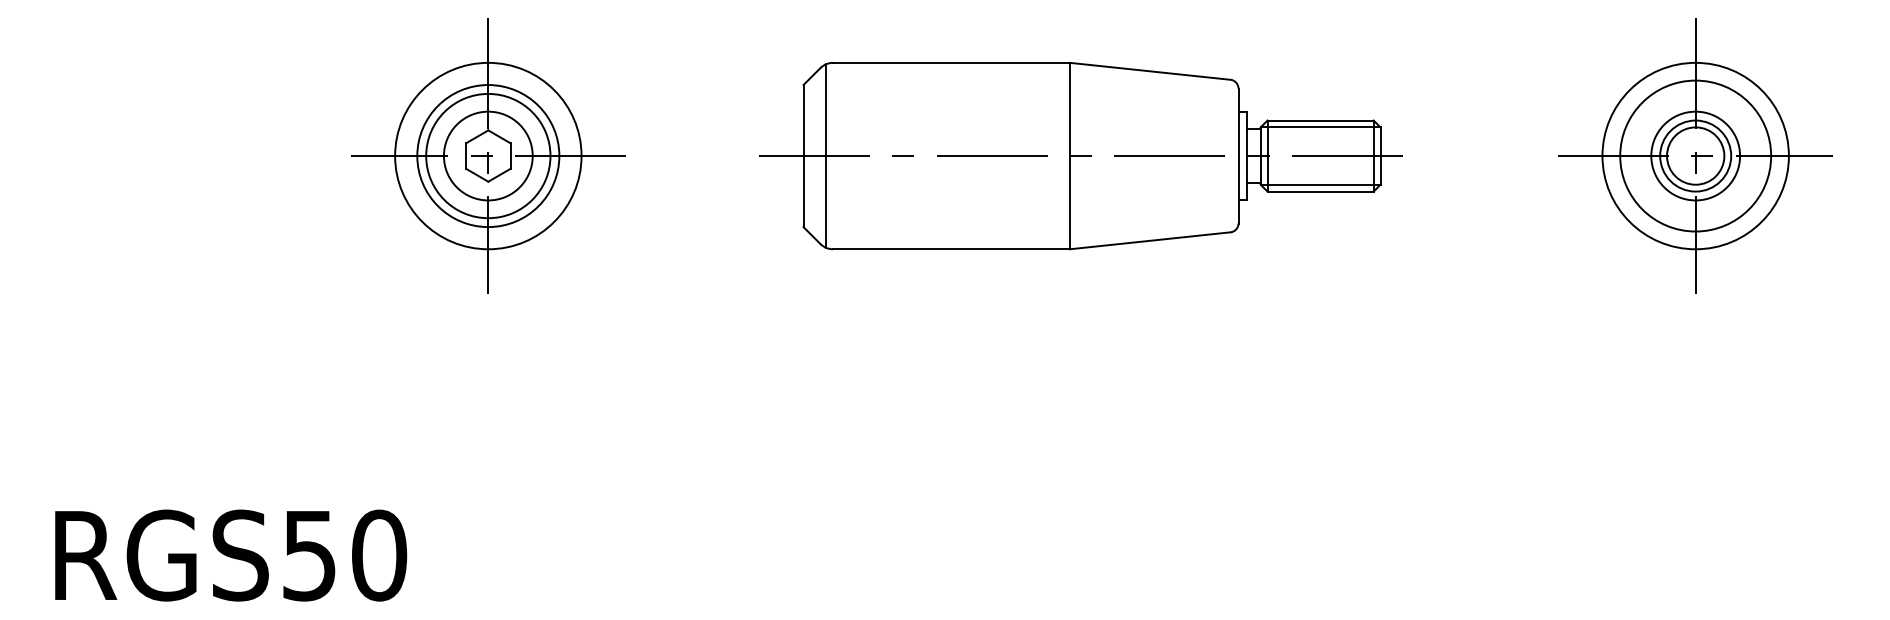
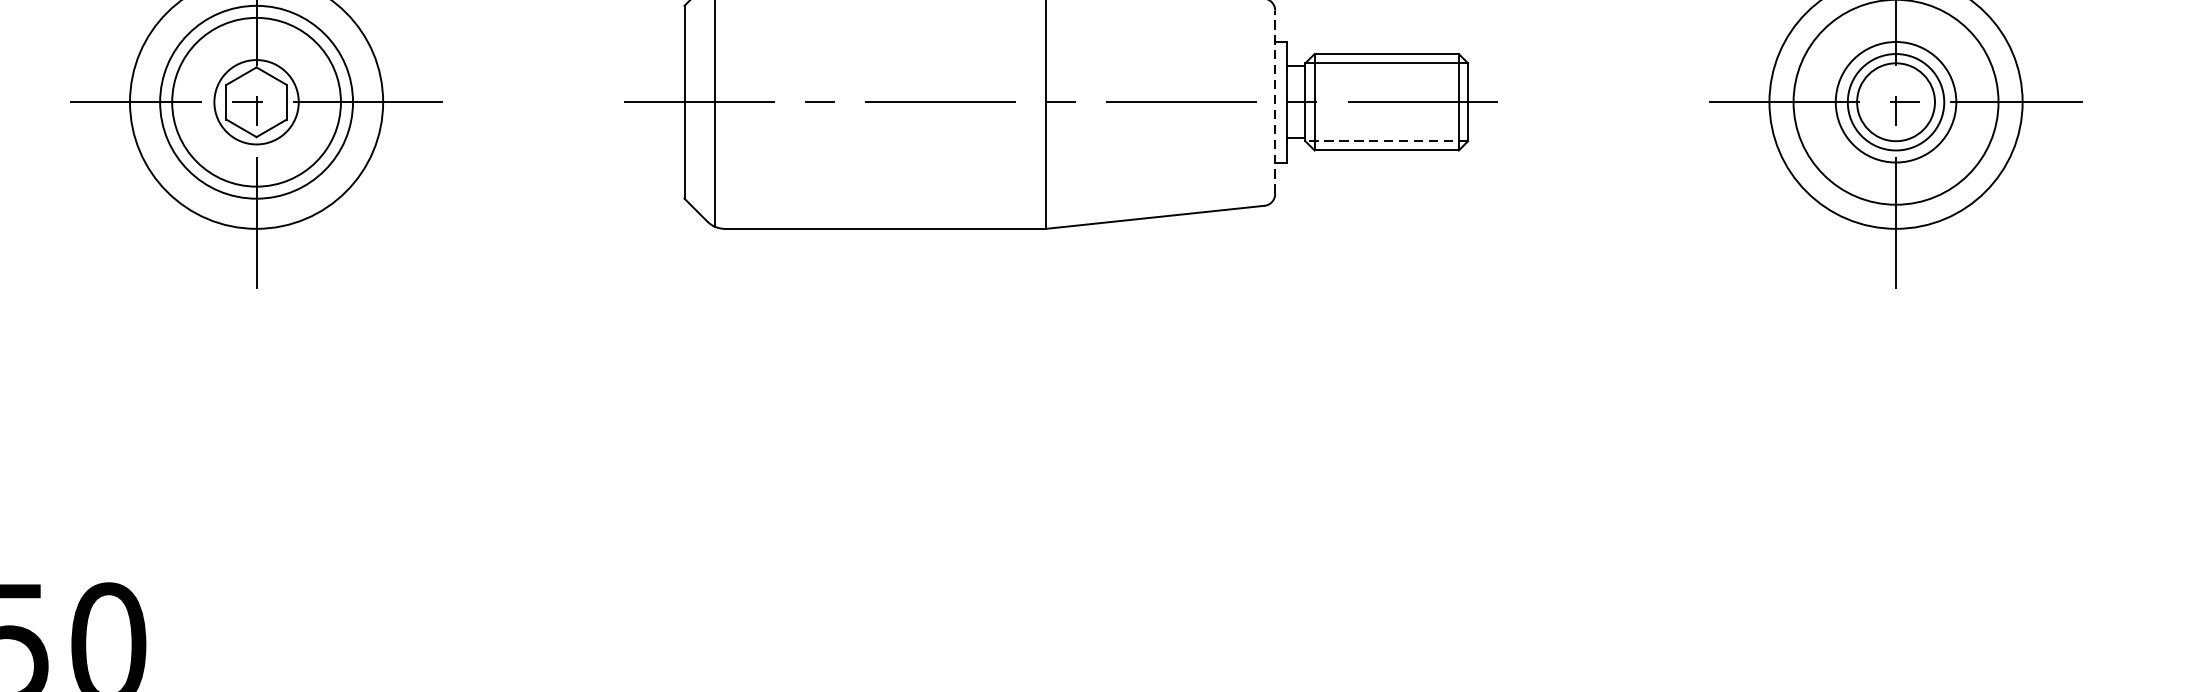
circle: (487, 155) -> (255, 101), size x0.7
line: (1238, 155) -> (1275, 101), solid -> dashed
line: (1320, 184) -> (1386, 140), solid -> dashed

